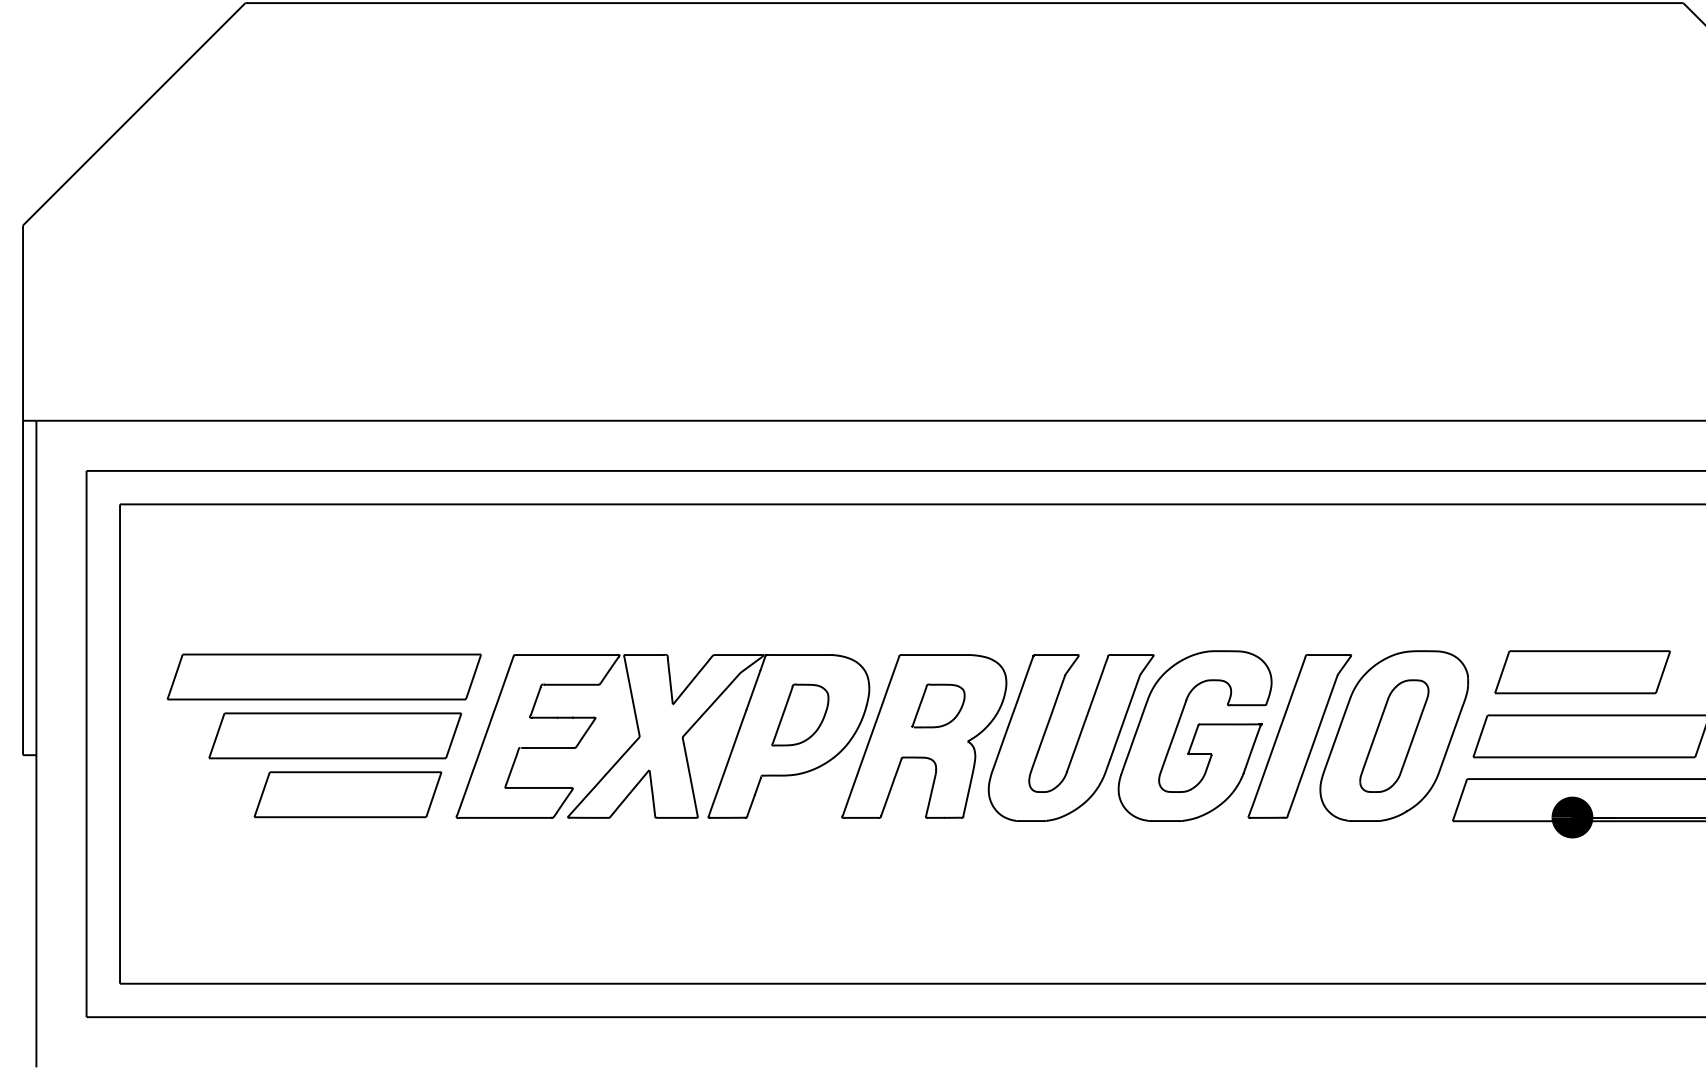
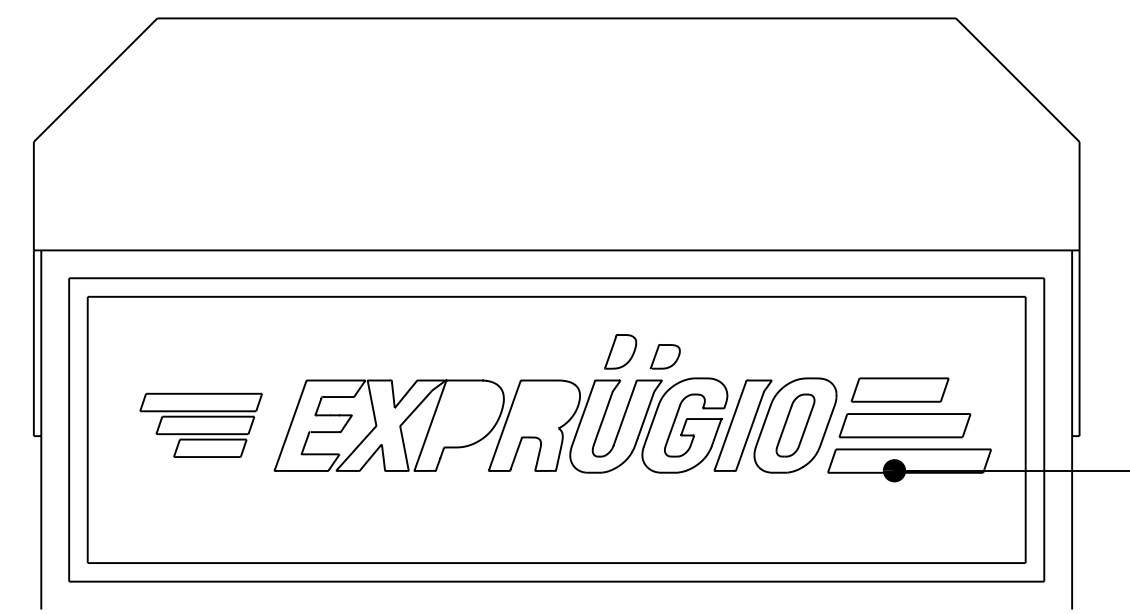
part: (938, 705) -> (665, 356), moved
part: (800, 714) -> (620, 351), moved
part: (323, 736) -> (200, 425), size x0.7

